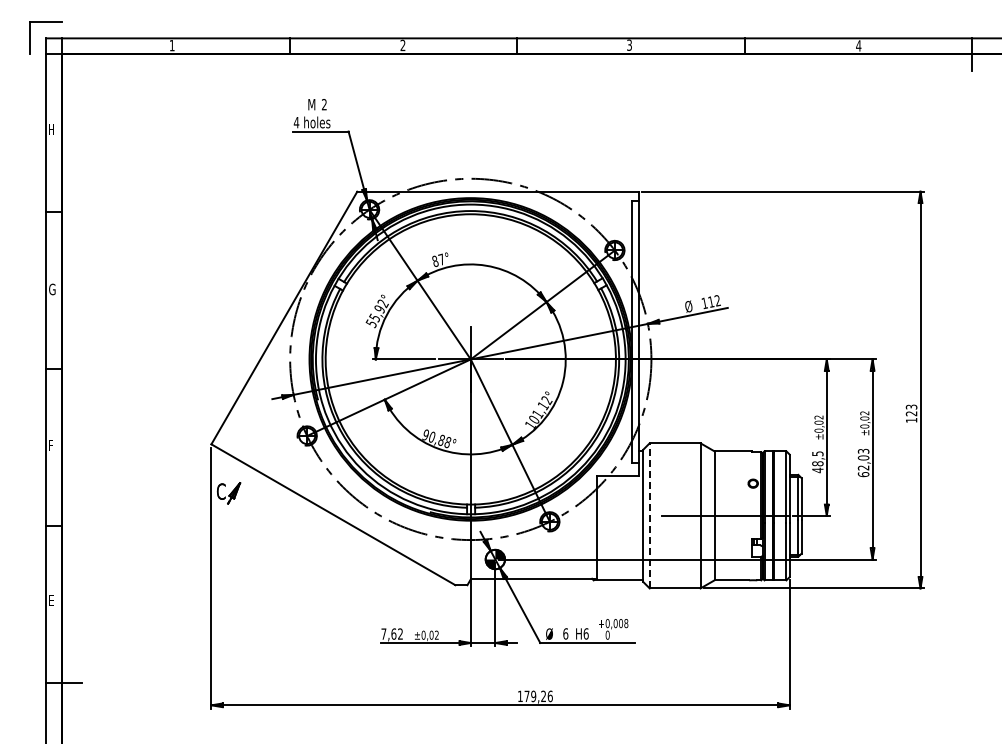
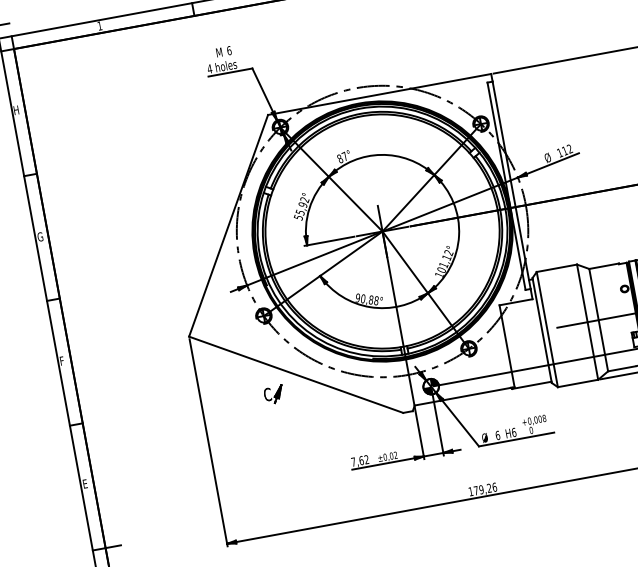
text: (323, 104) -> (228, 50), 2 -> 6
part: (229, 493) -> (274, 394), moved
line: (649, 515) -> (547, 329), dashed -> solid

